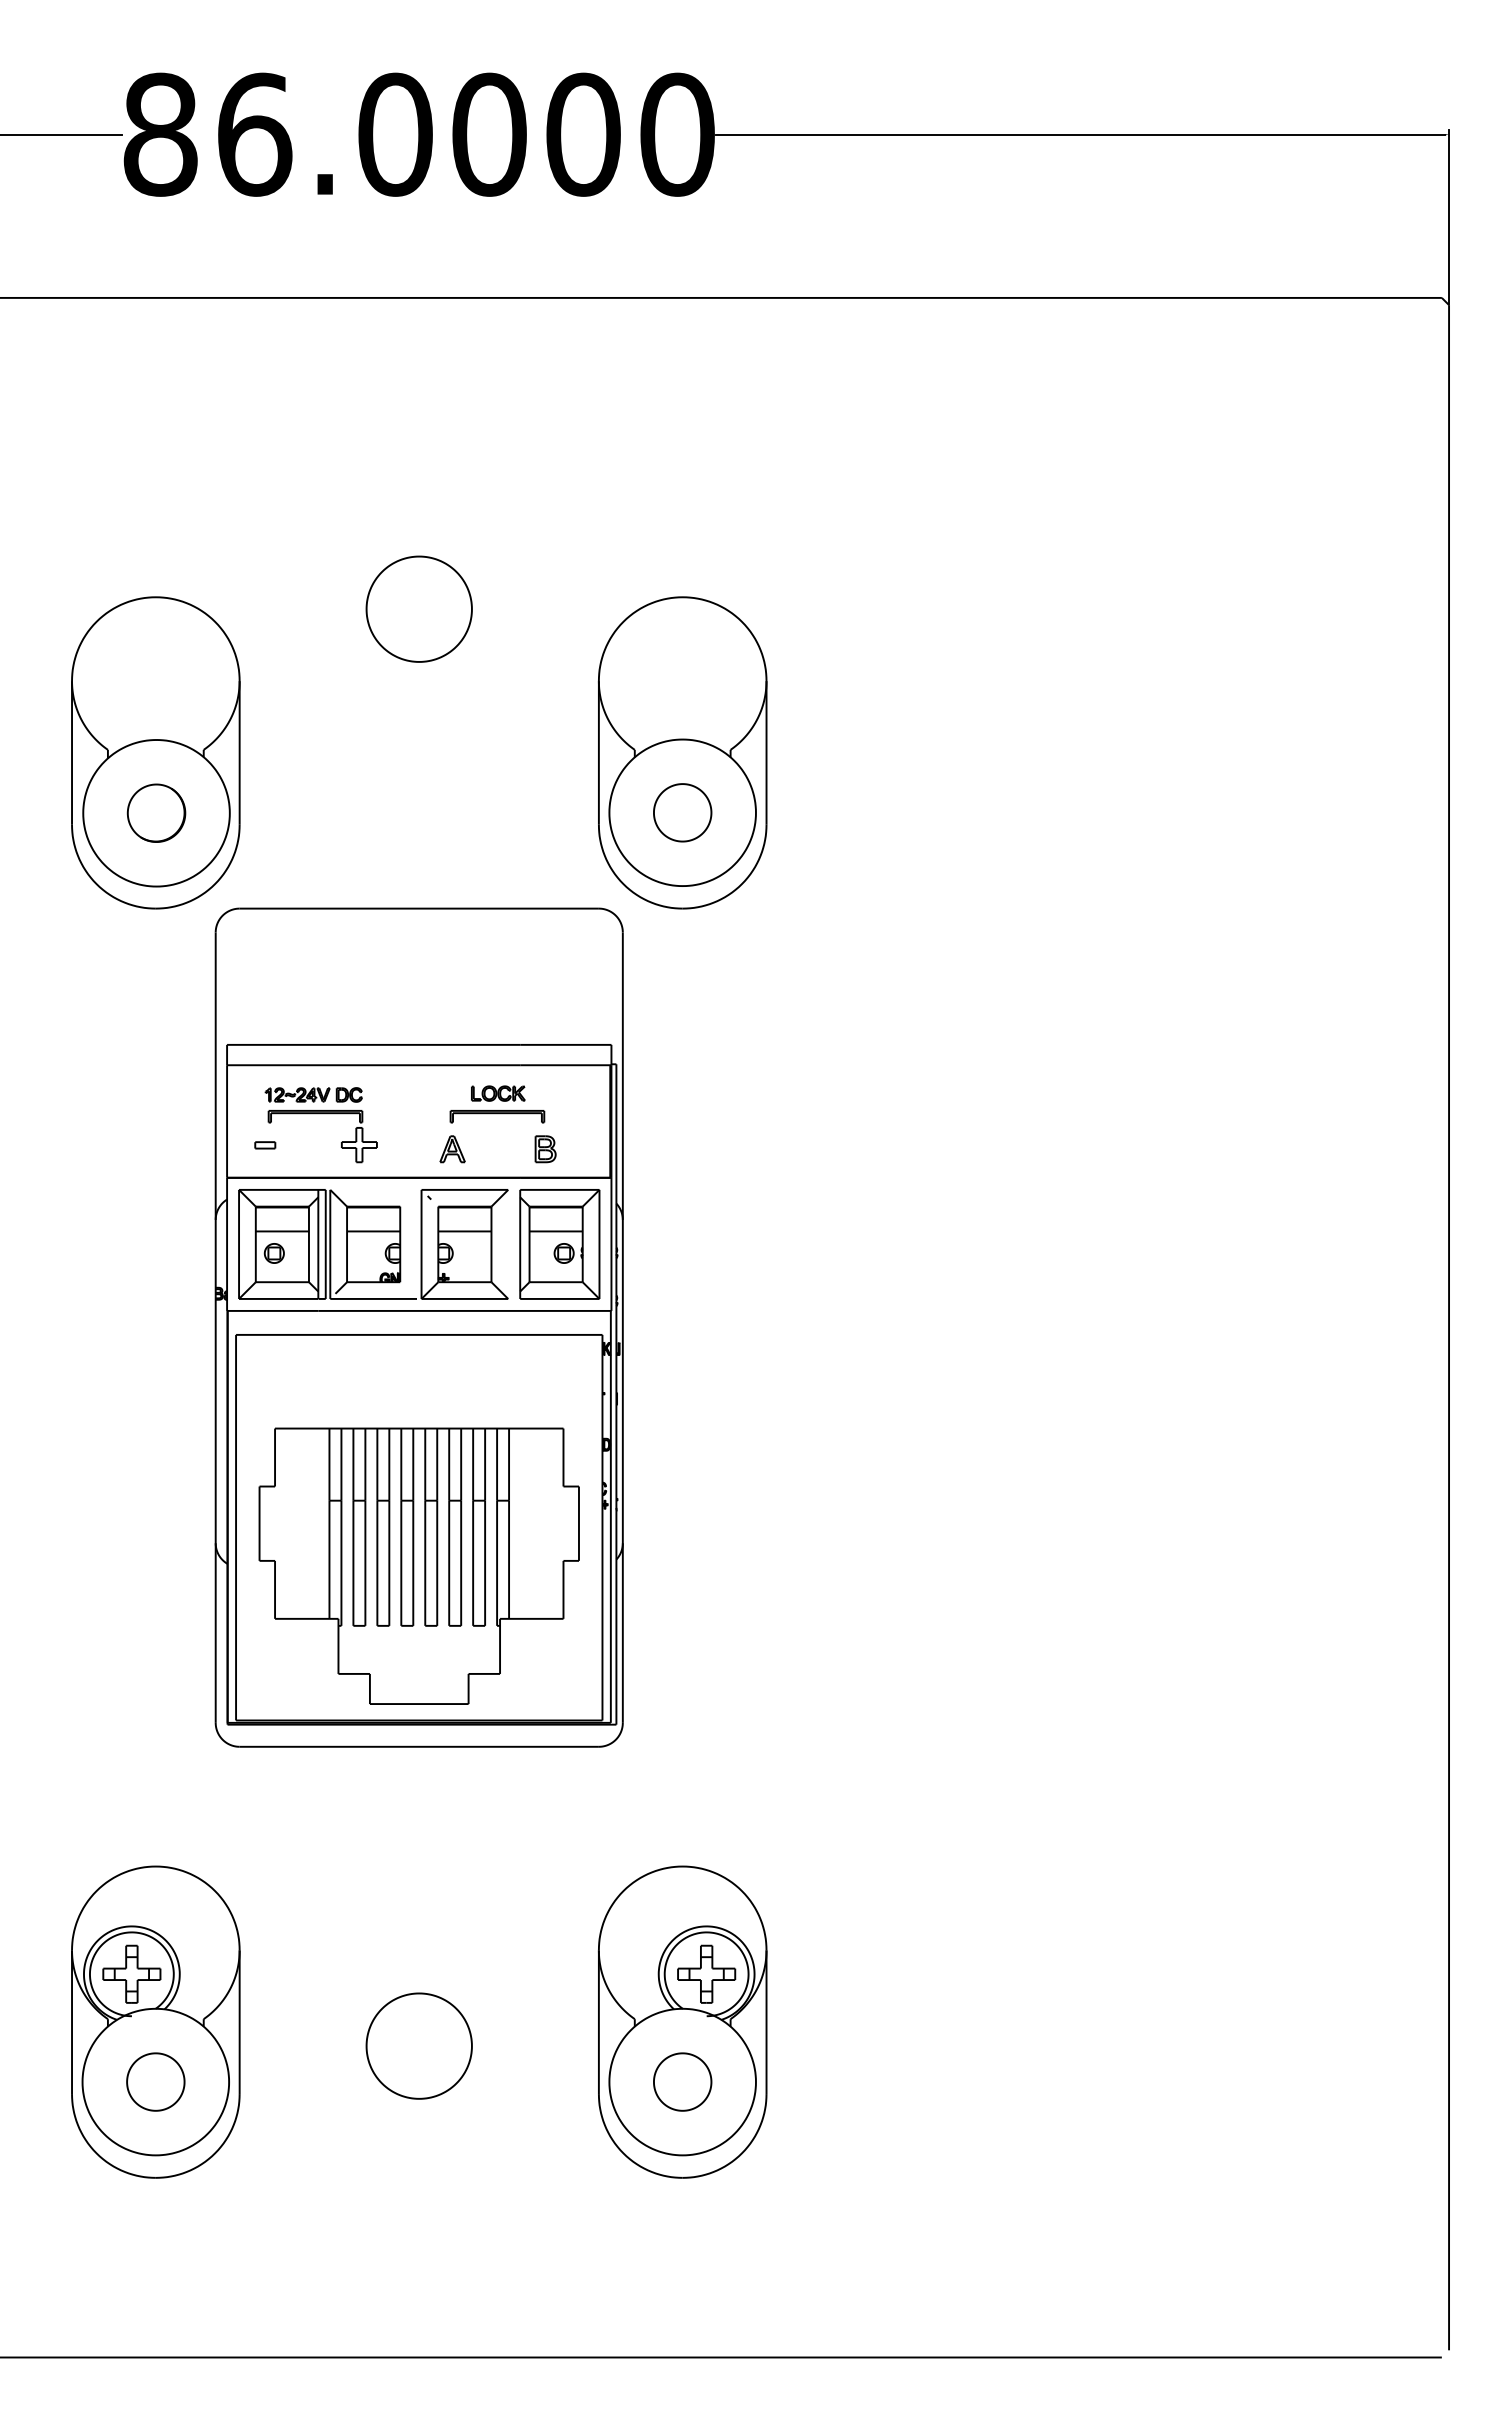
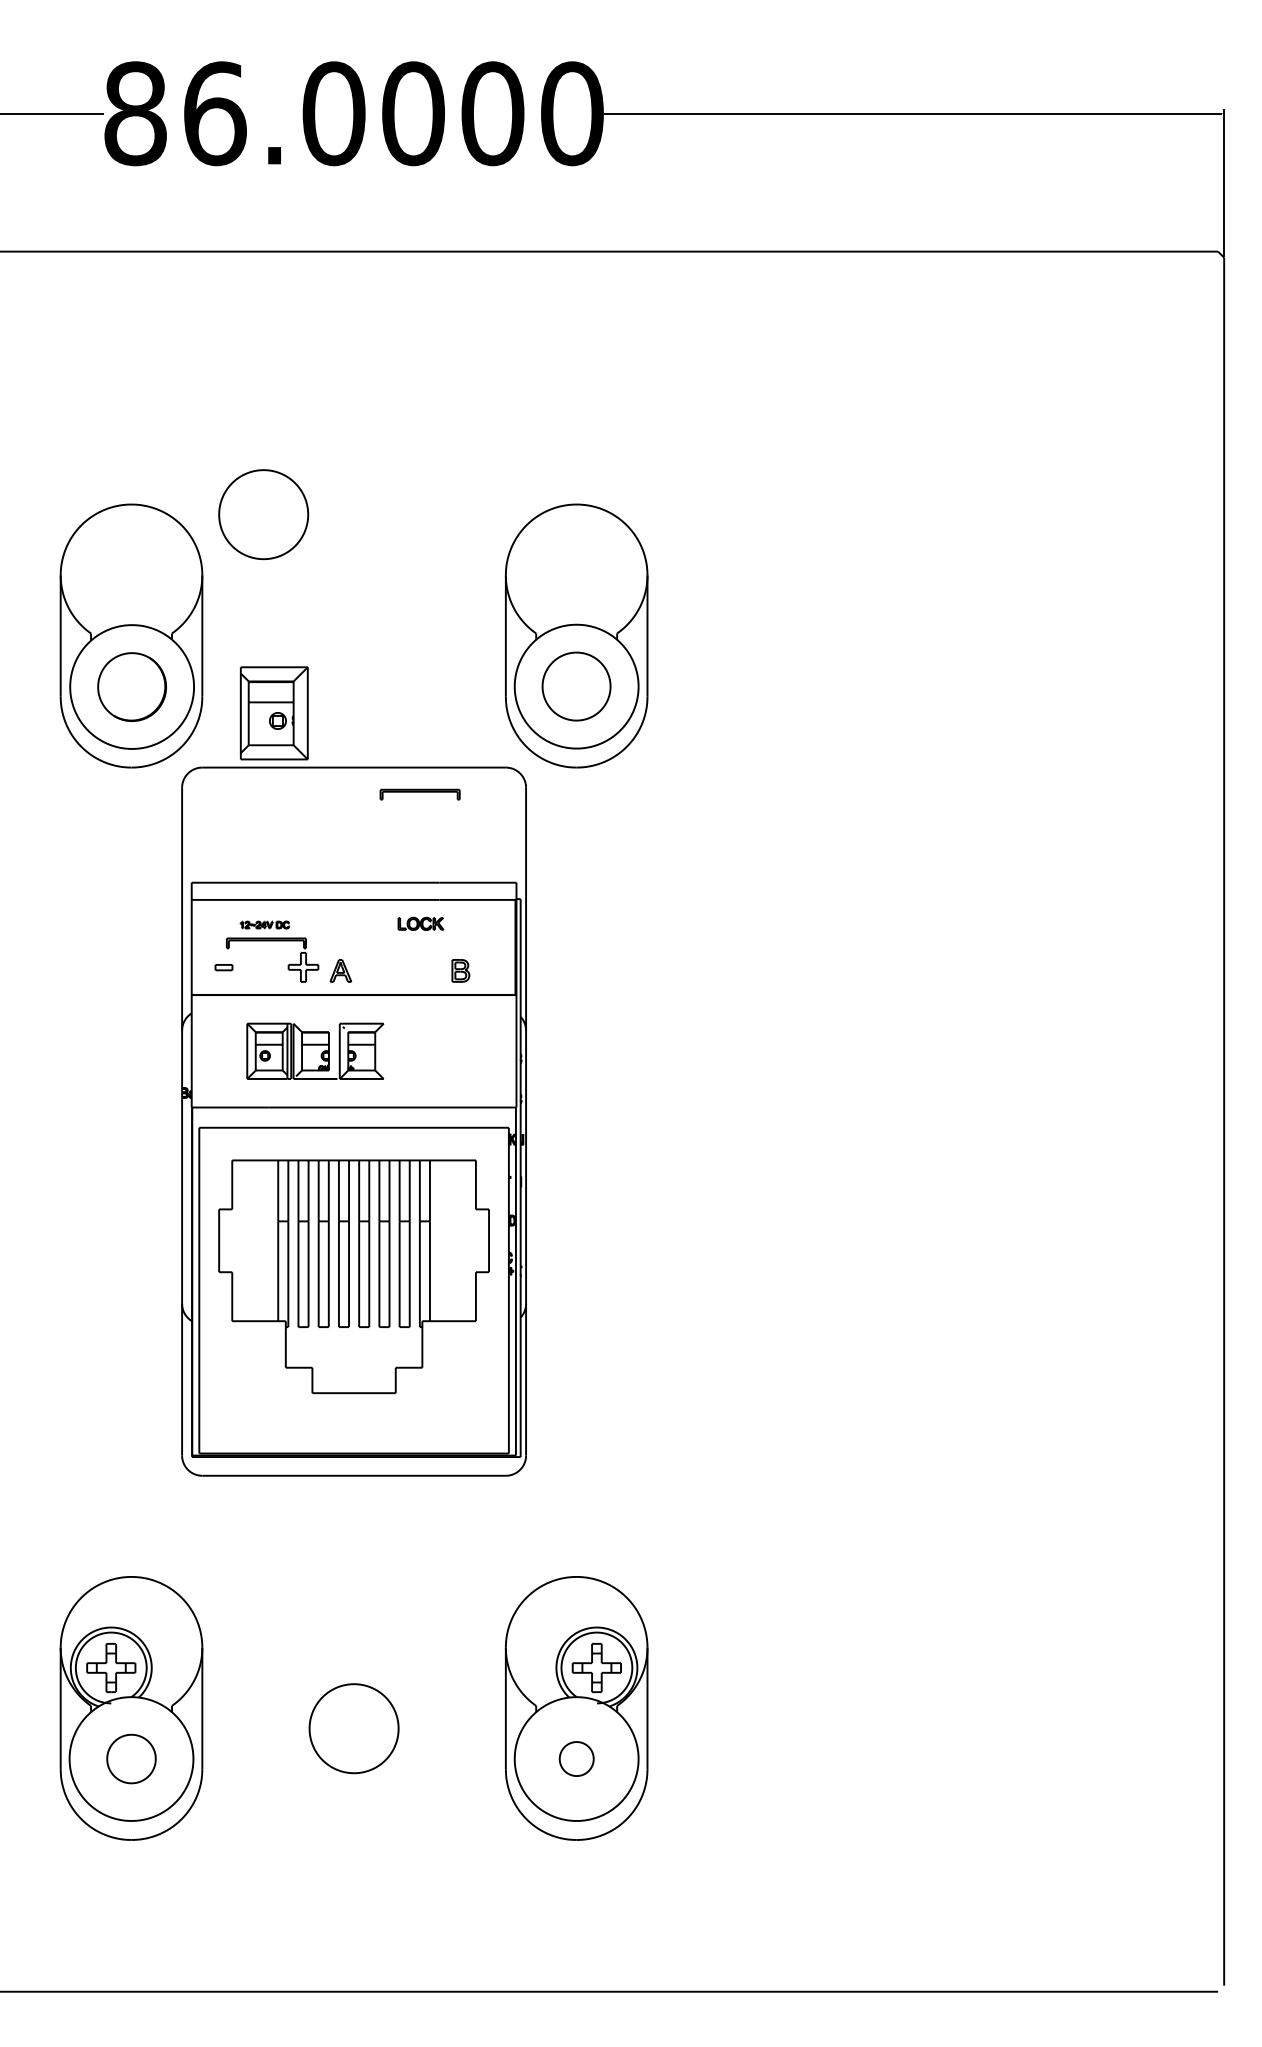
part: (418, 608) -> (263, 514), moved
part: (156, 812) -> (132, 686), size x1.4
part: (682, 812) -> (576, 686), size x1.4
part: (313, 1094) -> (264, 924), size x0.6
part: (497, 1116) -> (420, 794), moved
part: (452, 1149) -> (340, 971), moved
part: (373, 1244) -> (315, 1051), size x0.6
part: (559, 1244) -> (274, 713), moved
part: (418, 1565) -> (353, 1276), moved
part: (682, 2081) -> (576, 1758), size x0.7

